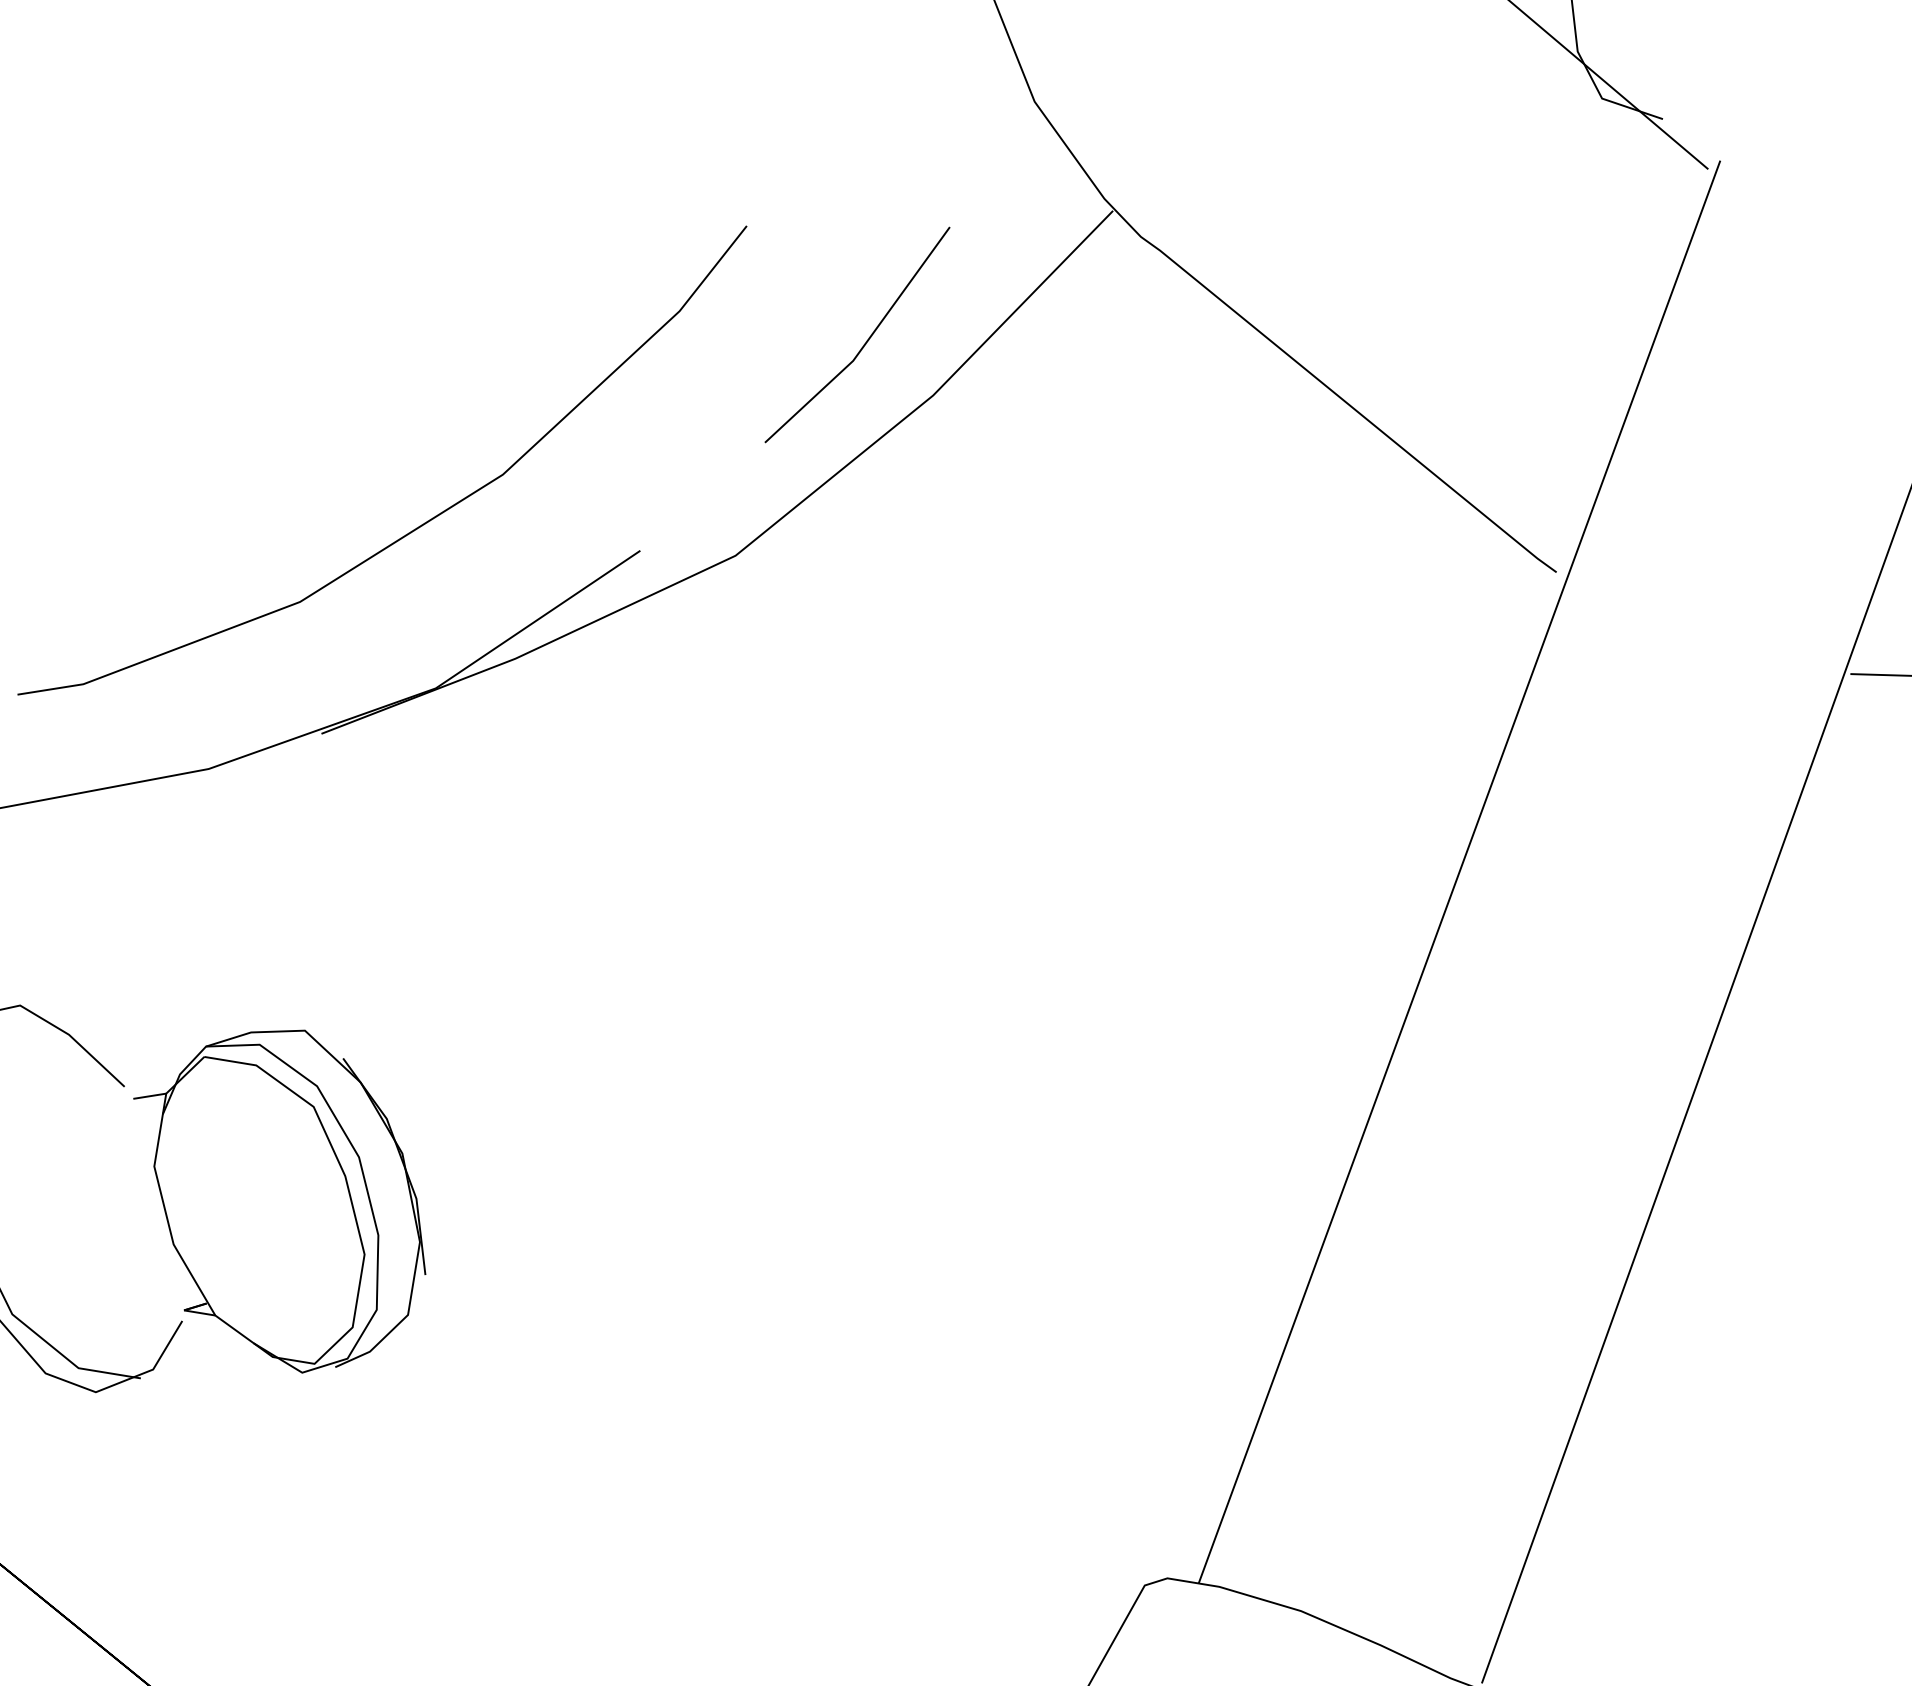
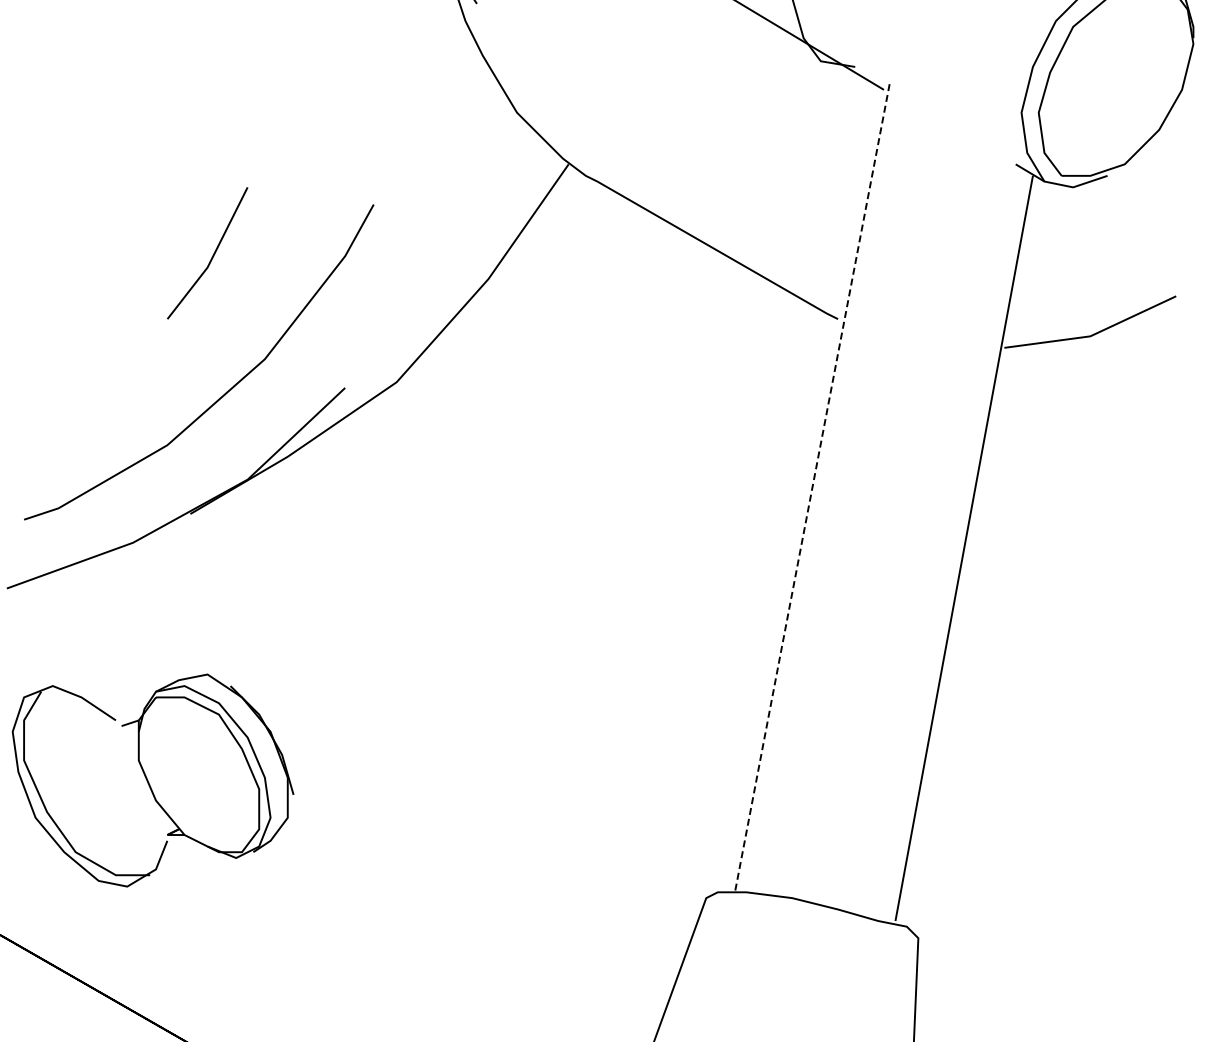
line: (865, 340) -> (212, 255), moved
line: (1459, 872) -> (812, 488), solid -> dashed

